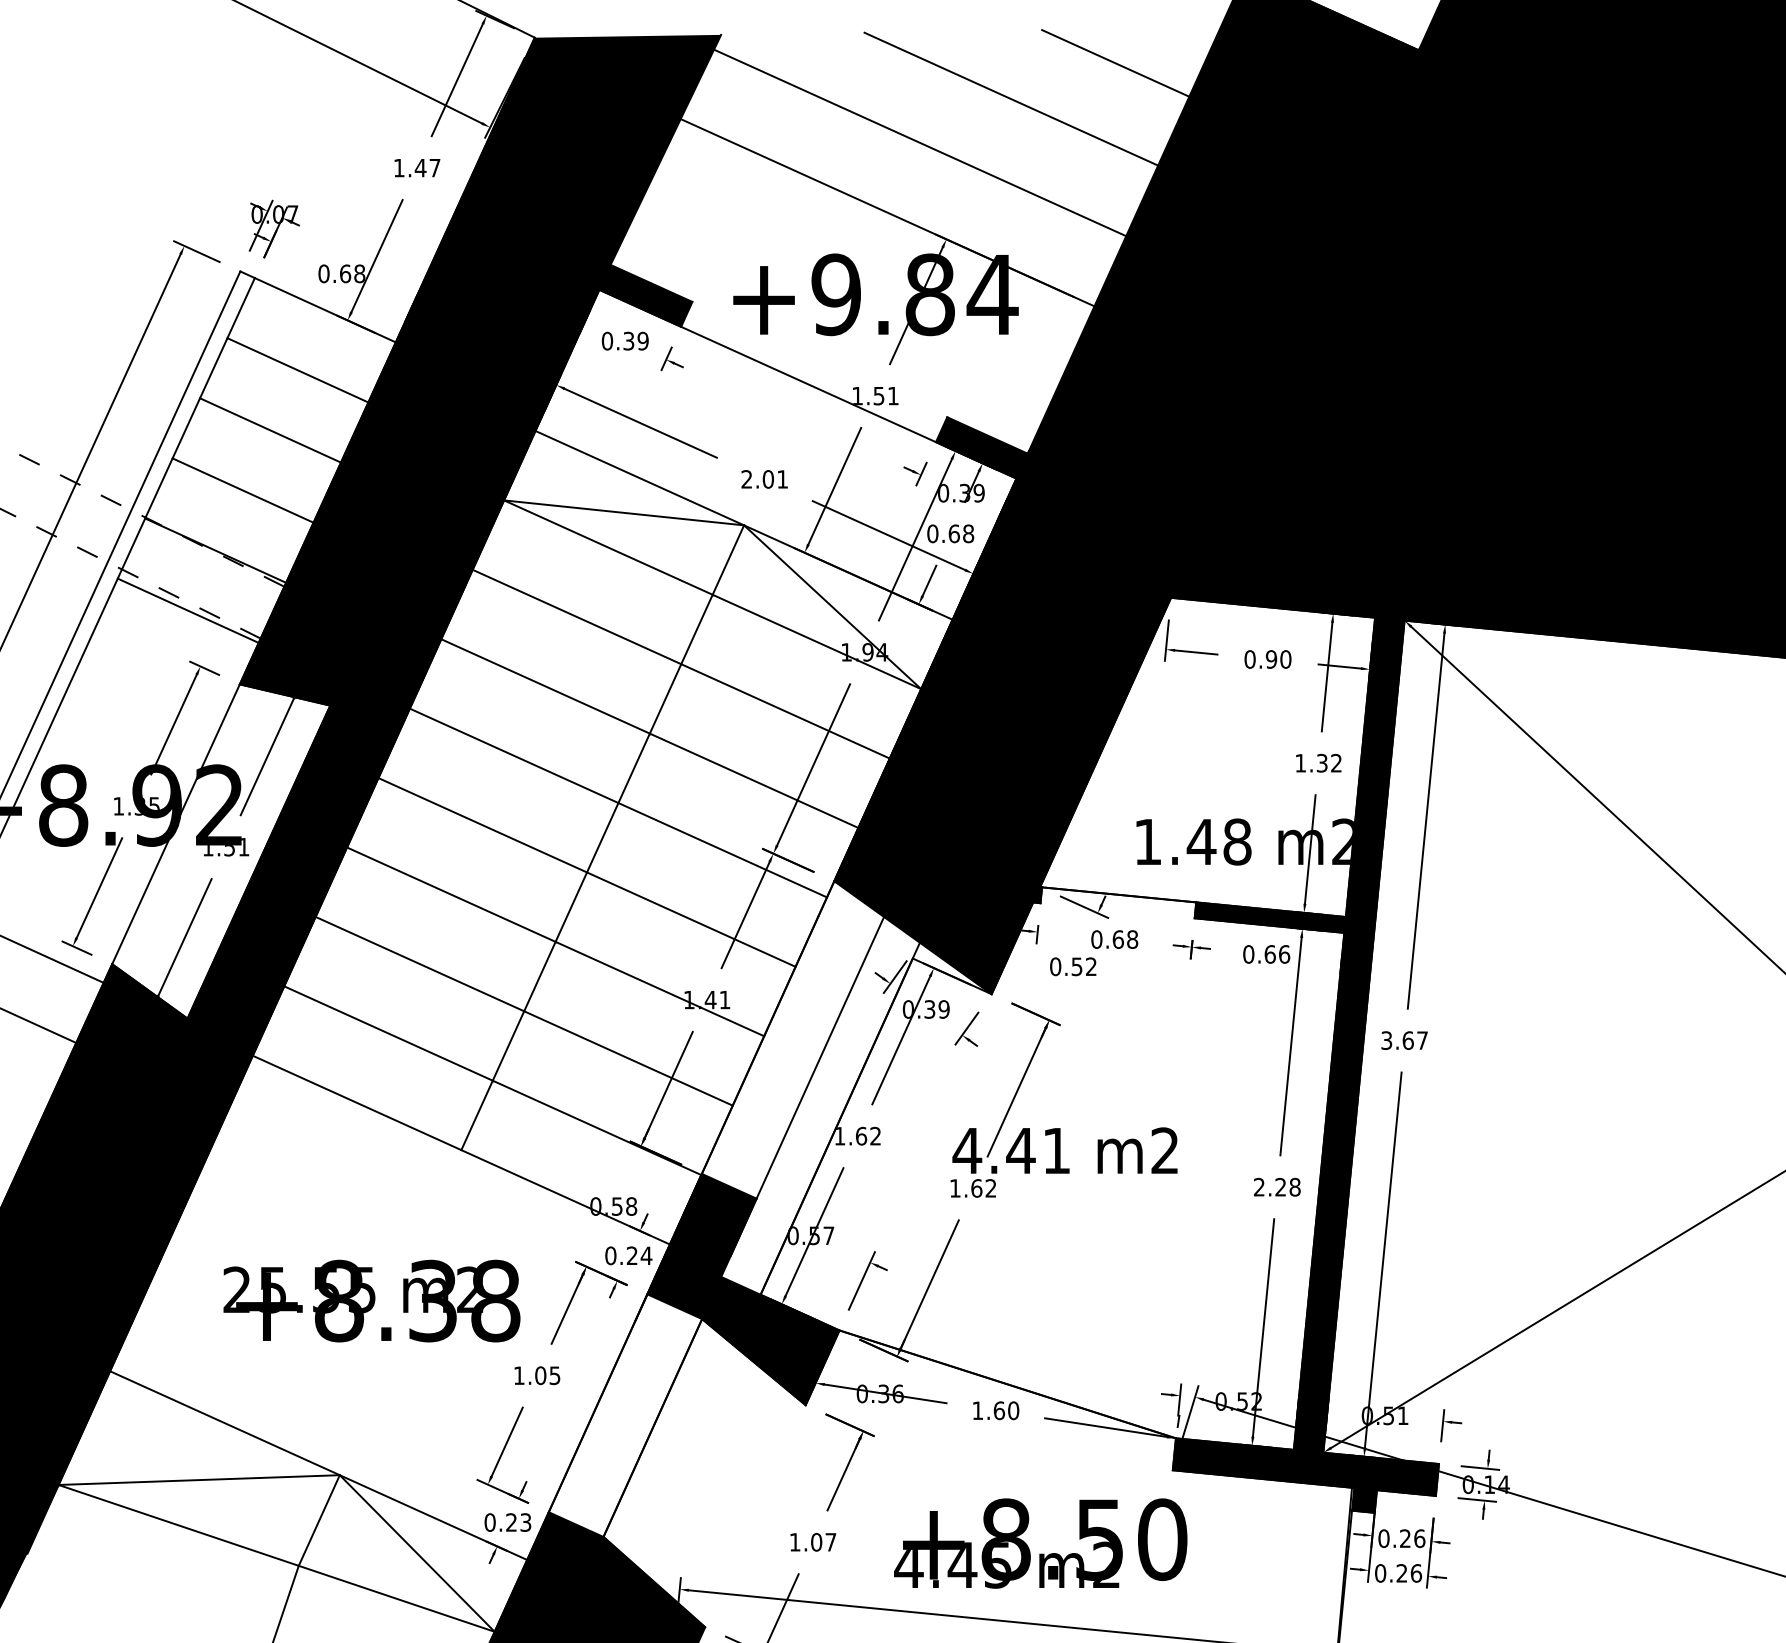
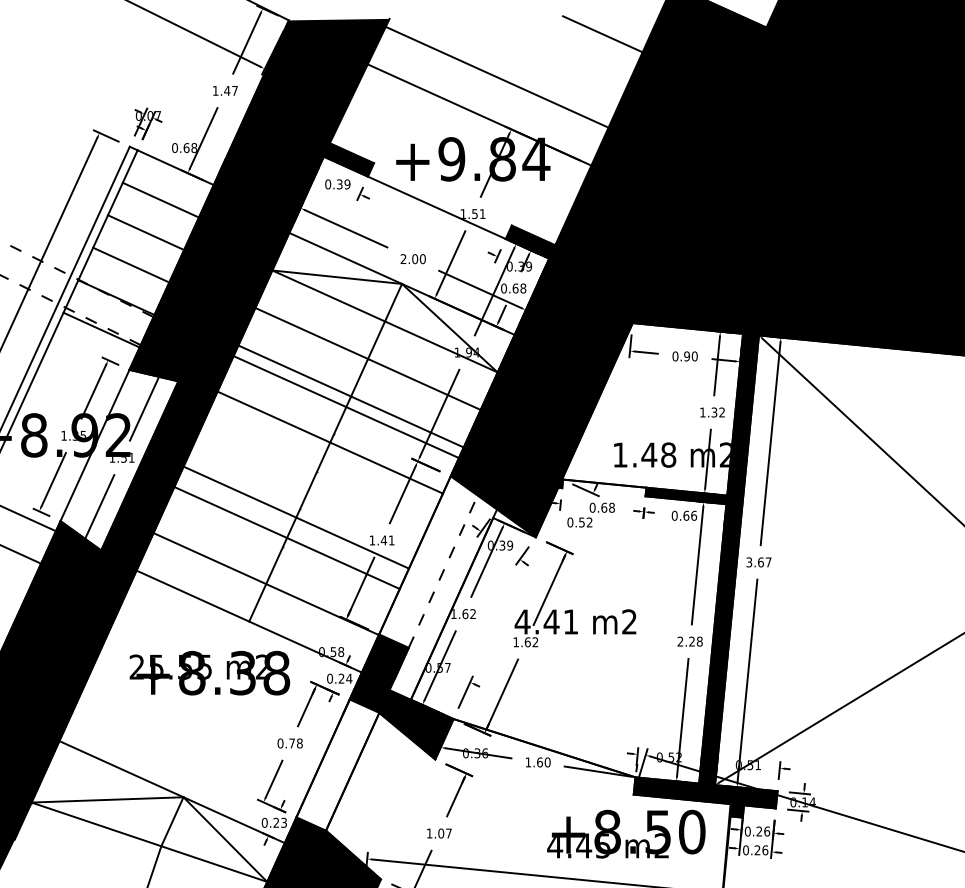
line: (1011, 98) -> (546, 53), removed
text: (781, 480) -> (422, 259), 2.01 -> 2.00
line: (617, 803) -> (345, 407), moved
line: (585, 872) -> (329, 442), moved
line: (554, 942) -> (286, 538), moved
line: (522, 1011) -> (295, 517), moved
line: (820, 1057) -> (443, 571), solid -> dashed
text: (371, 1299) -> (209, 672), moved
text: (535, 1375) -> (289, 743), 1.05 -> 0.78
text: (1041, 1542) -> (626, 833), moved

